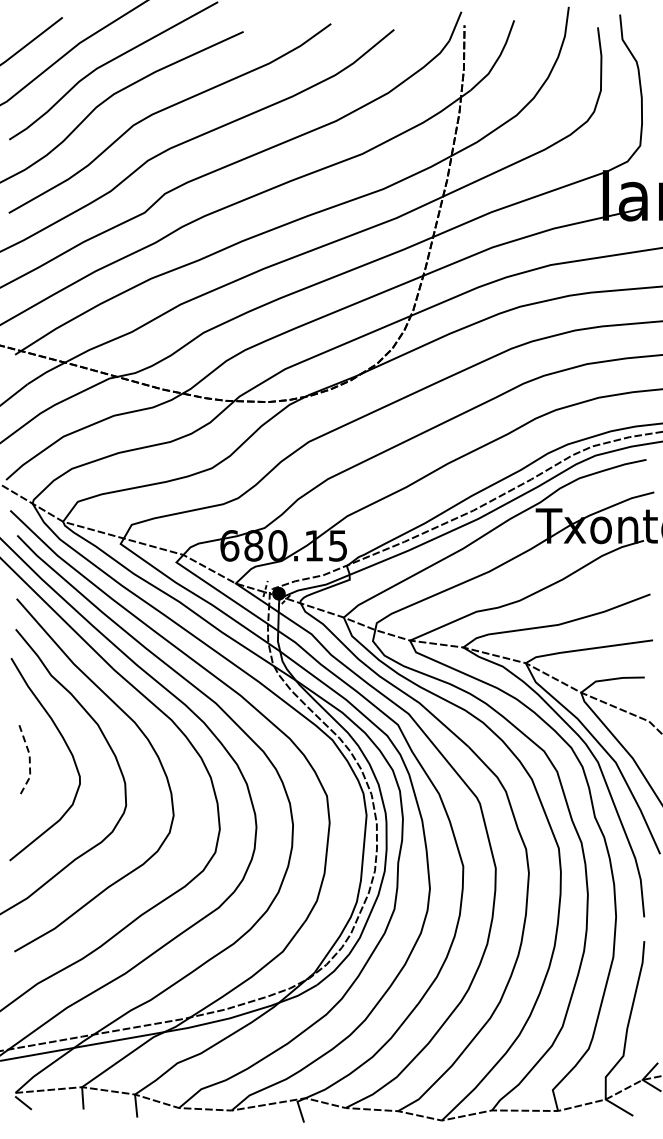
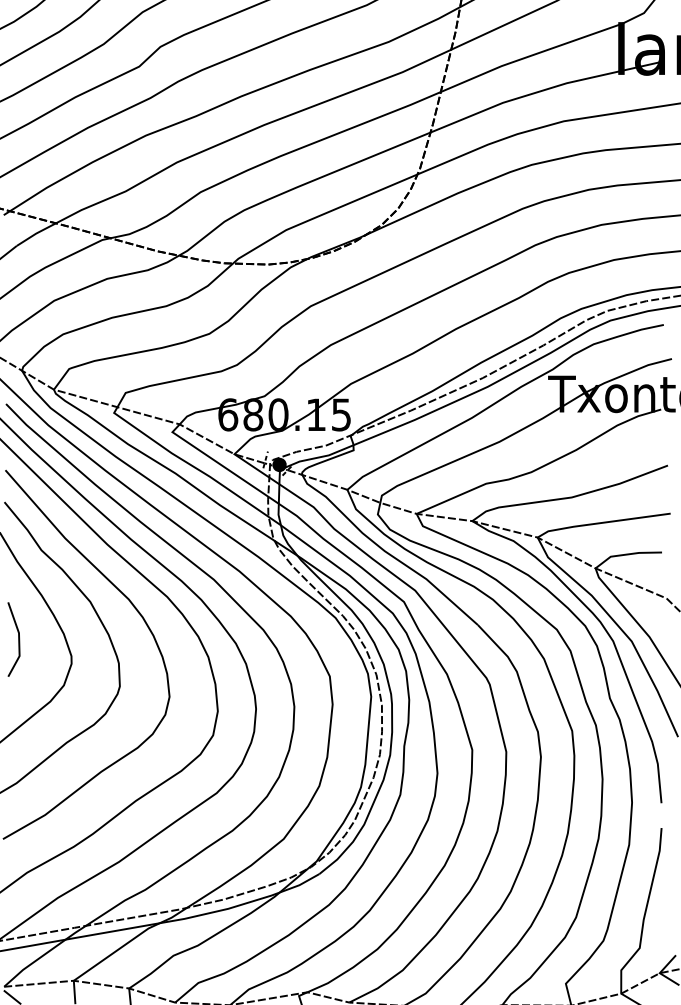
line: (29, 761) -> (18, 640), dashed -> solid

